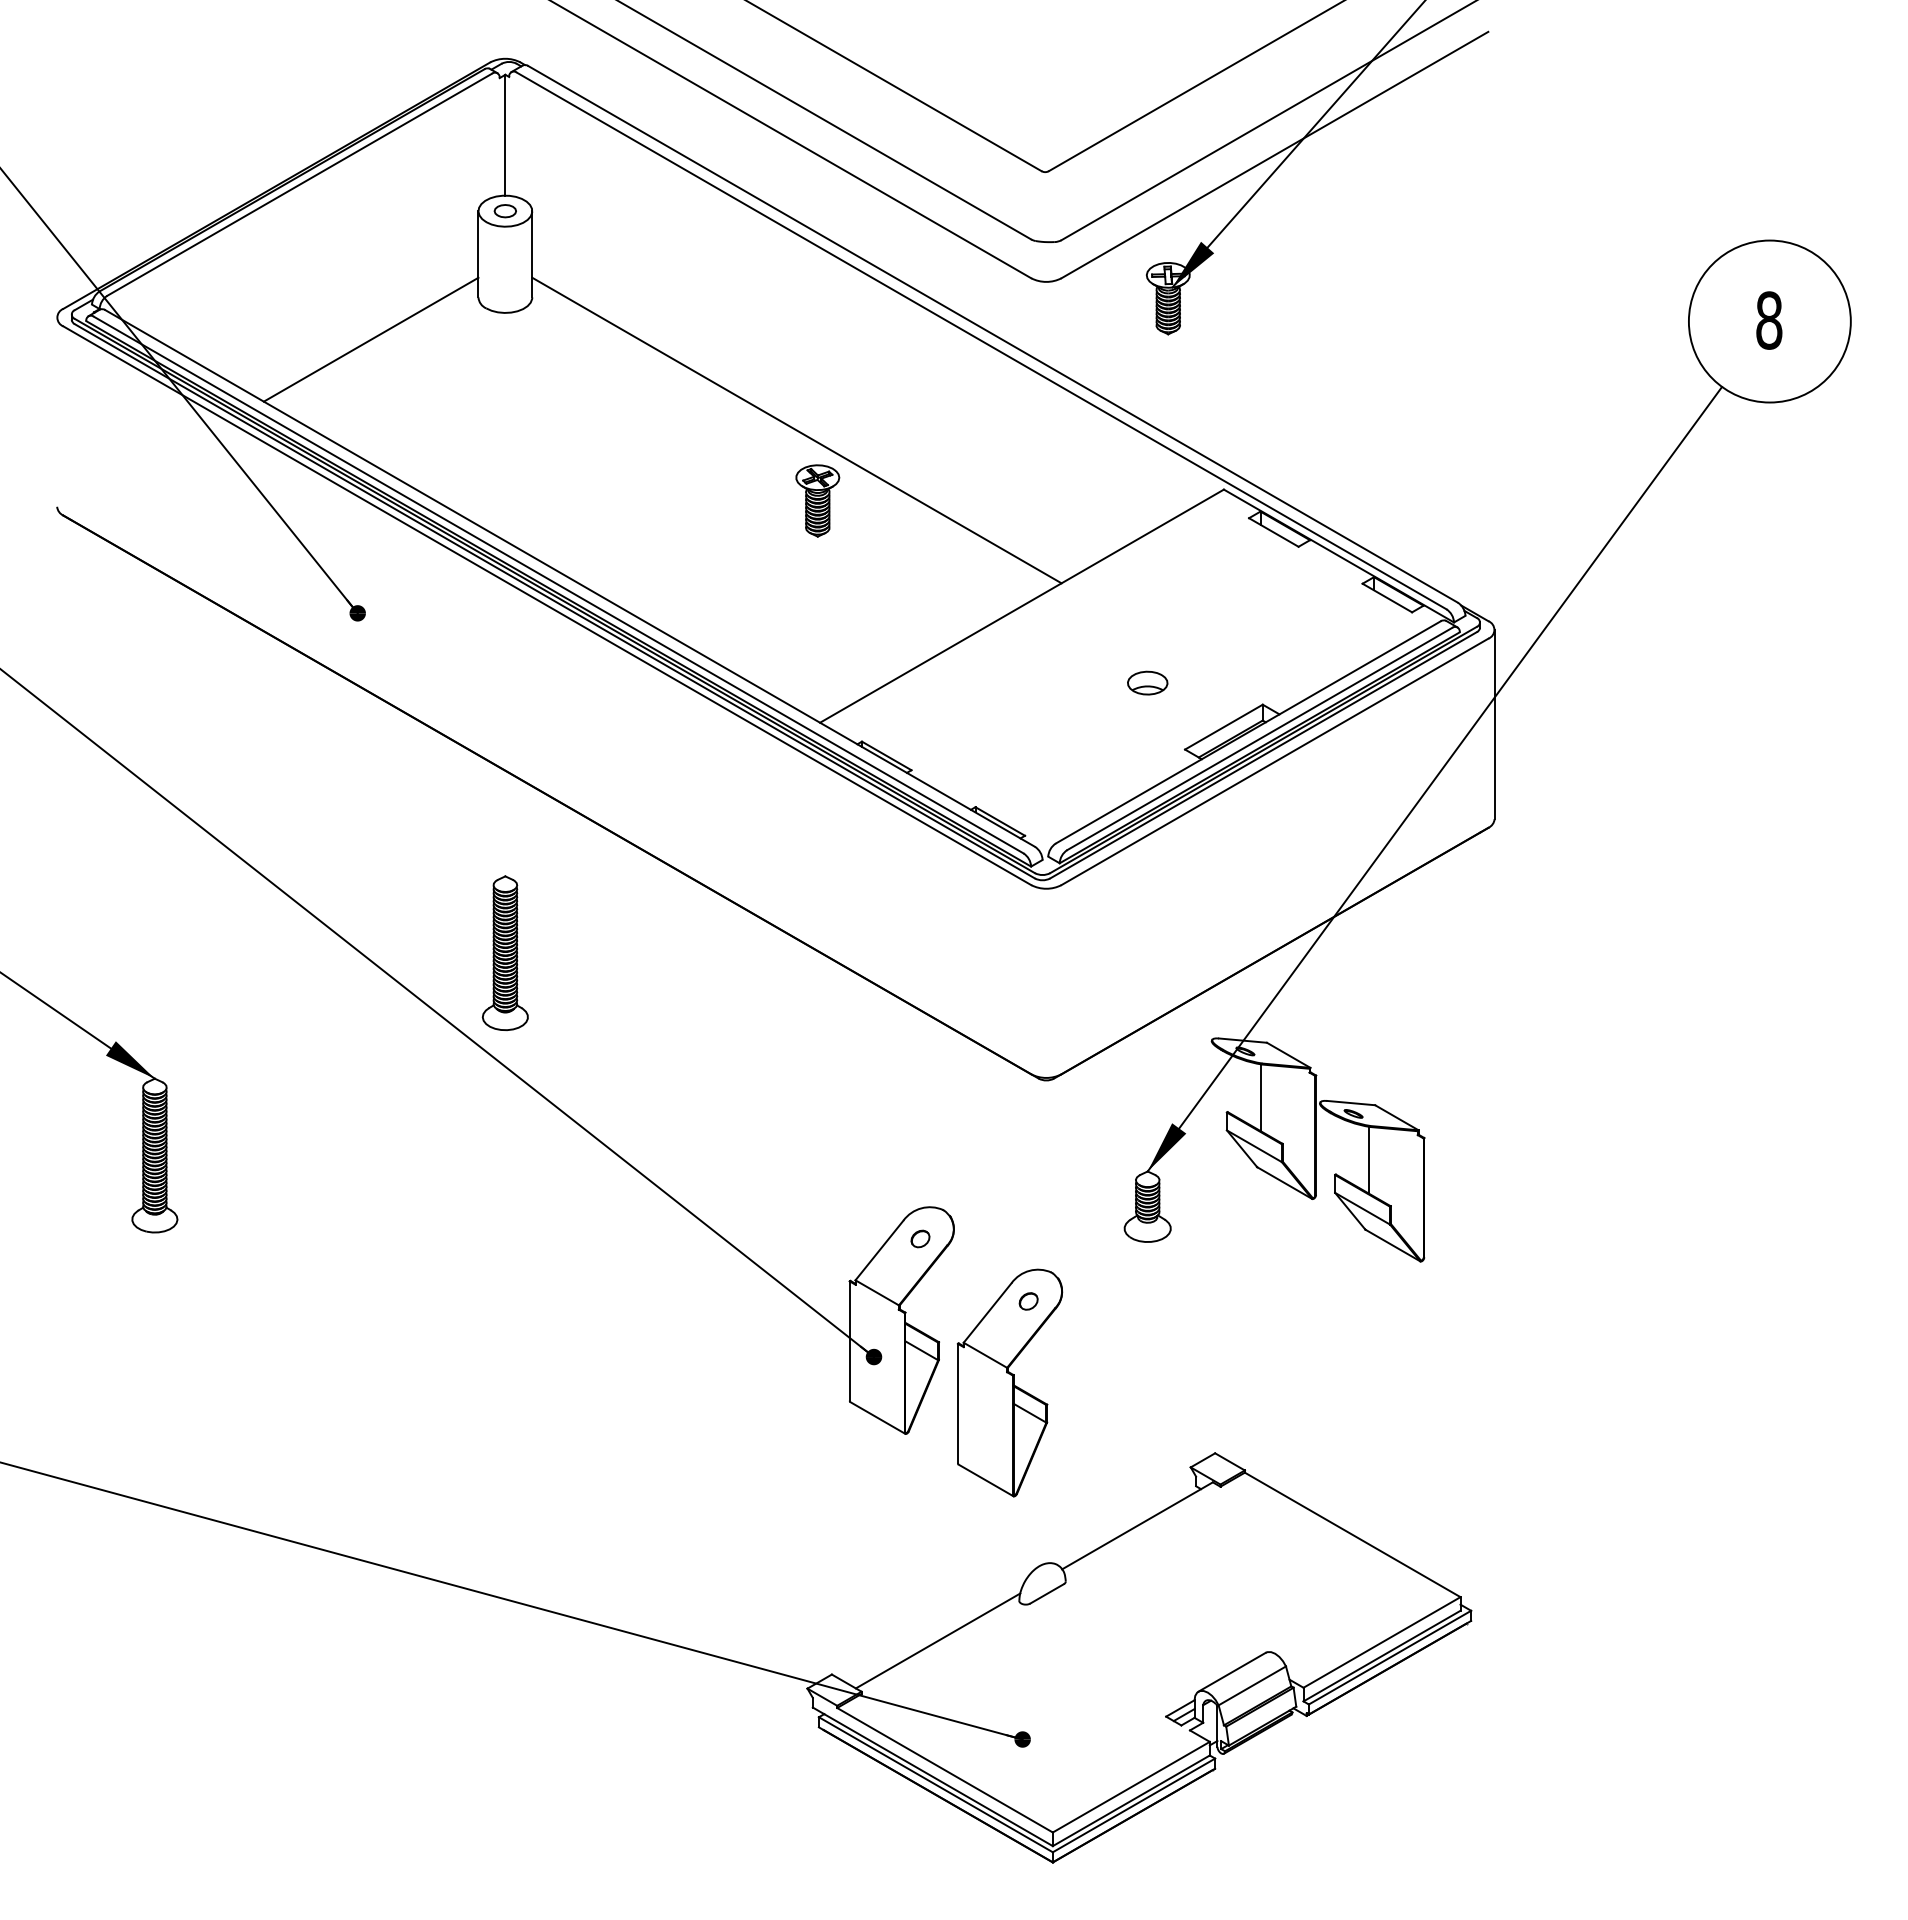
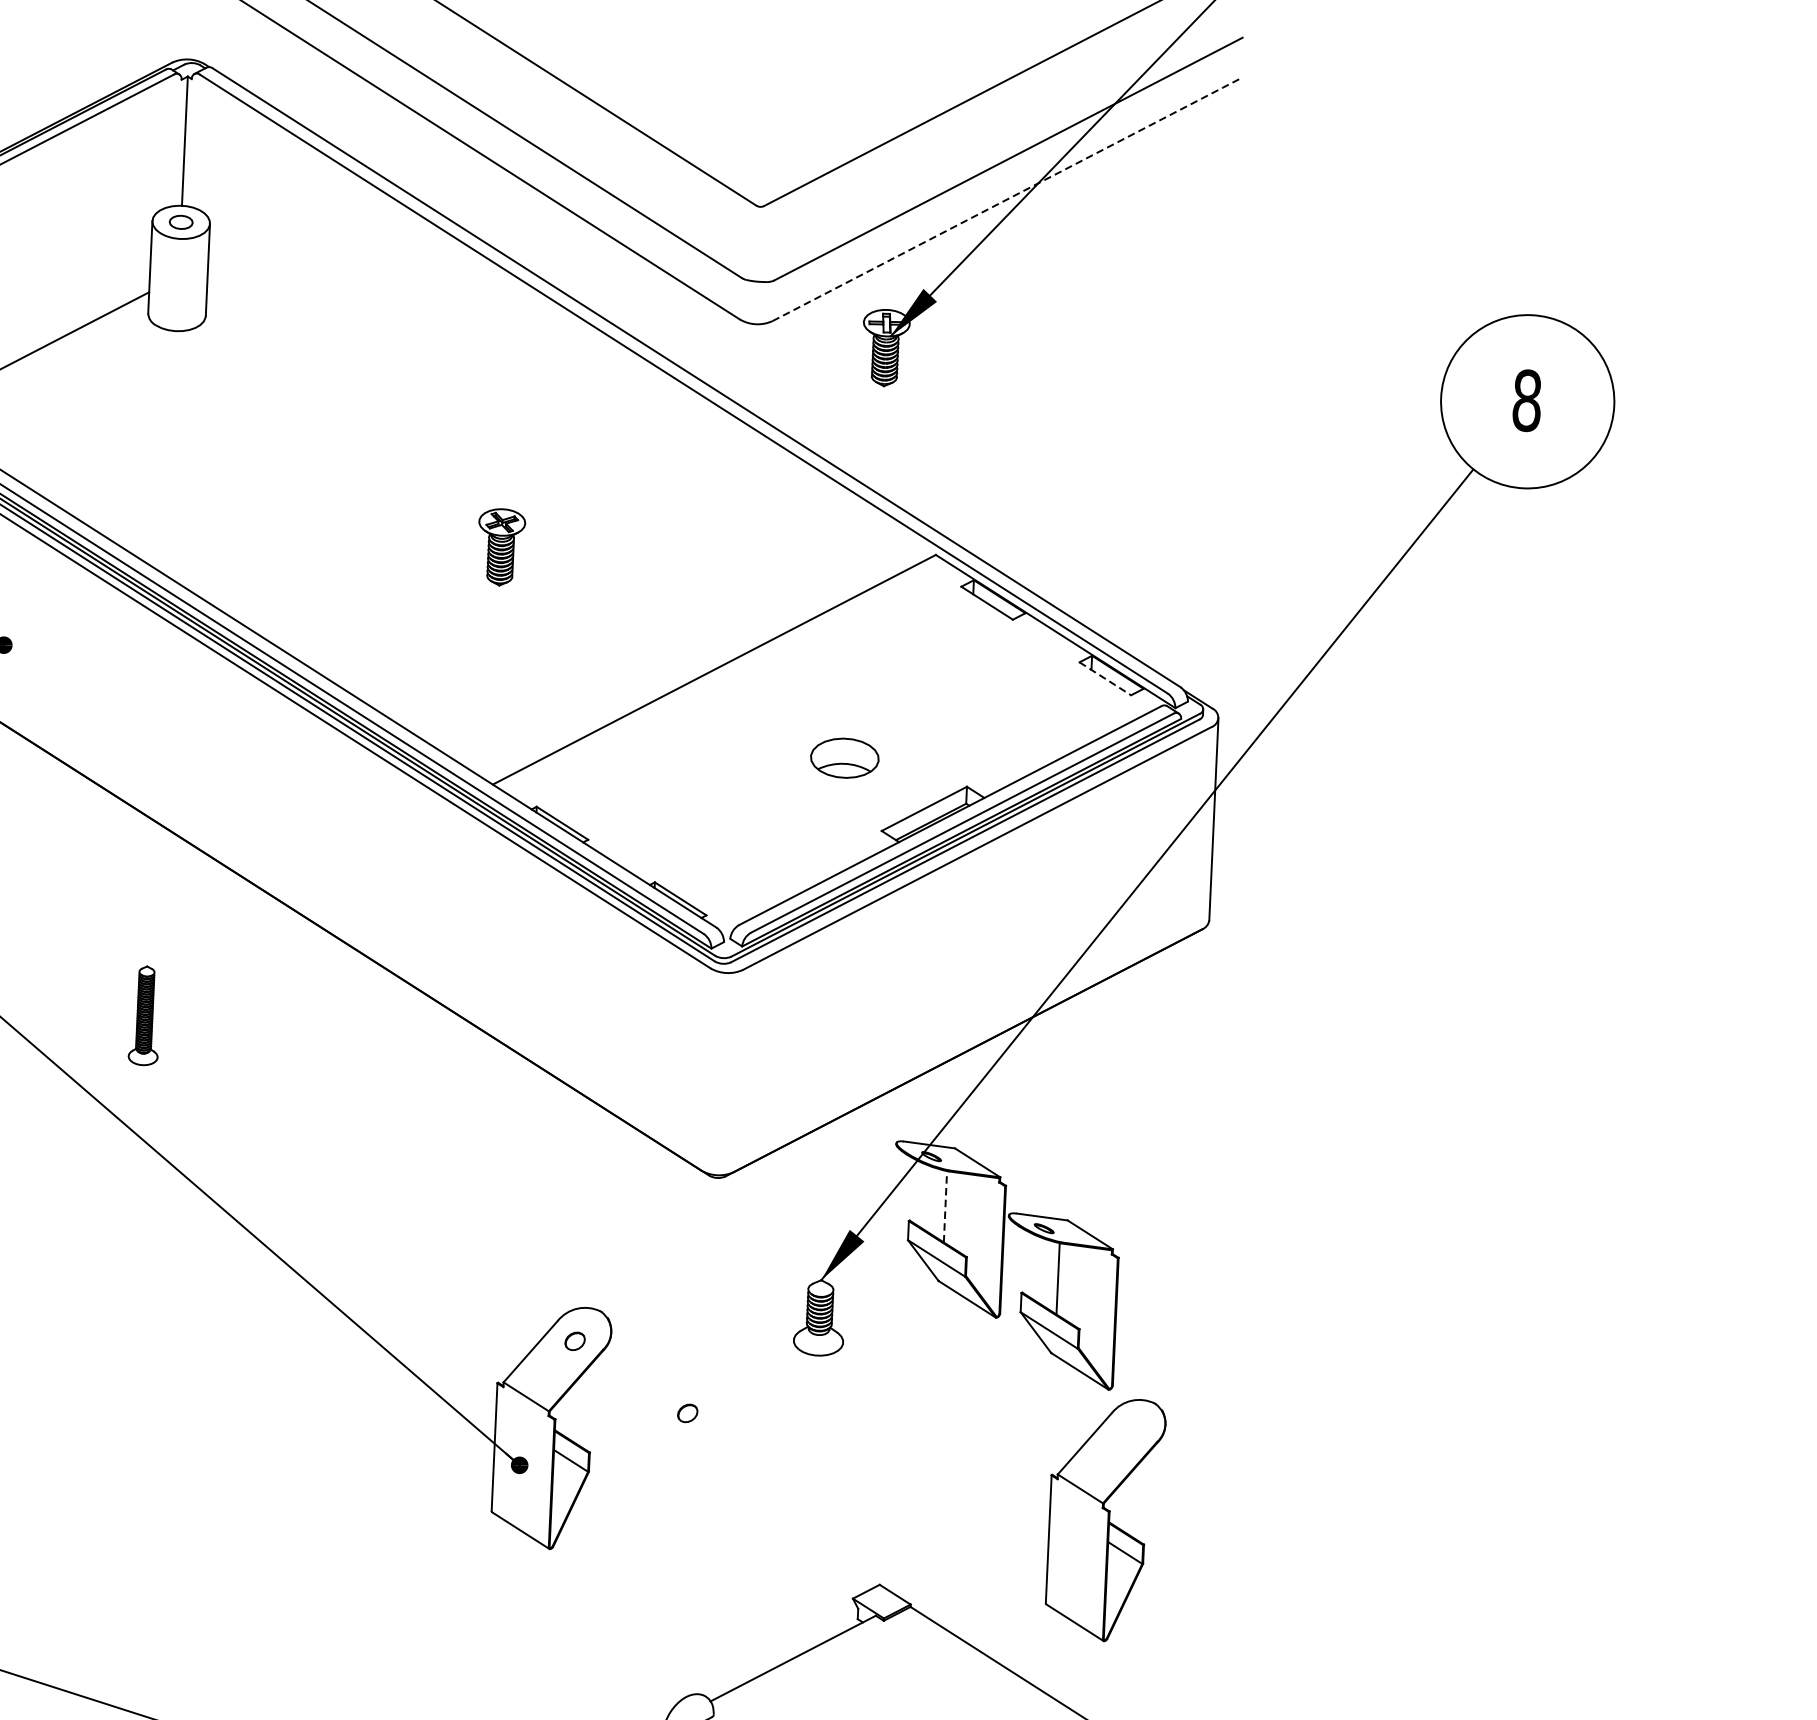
line: (1275, 154) -> (1007, 199), solid -> dashed
line: (796, 430) -> (481, 471), removed
line: (1387, 598) -> (1105, 679), solid -> dashed
part: (1147, 682) -> (844, 757), size x1.6
part: (504, 953) -> (144, 1015), size x0.6
line: (1260, 1097) -> (945, 1206), solid -> dashed
part: (1009, 1382) -> (1104, 1519), moved

